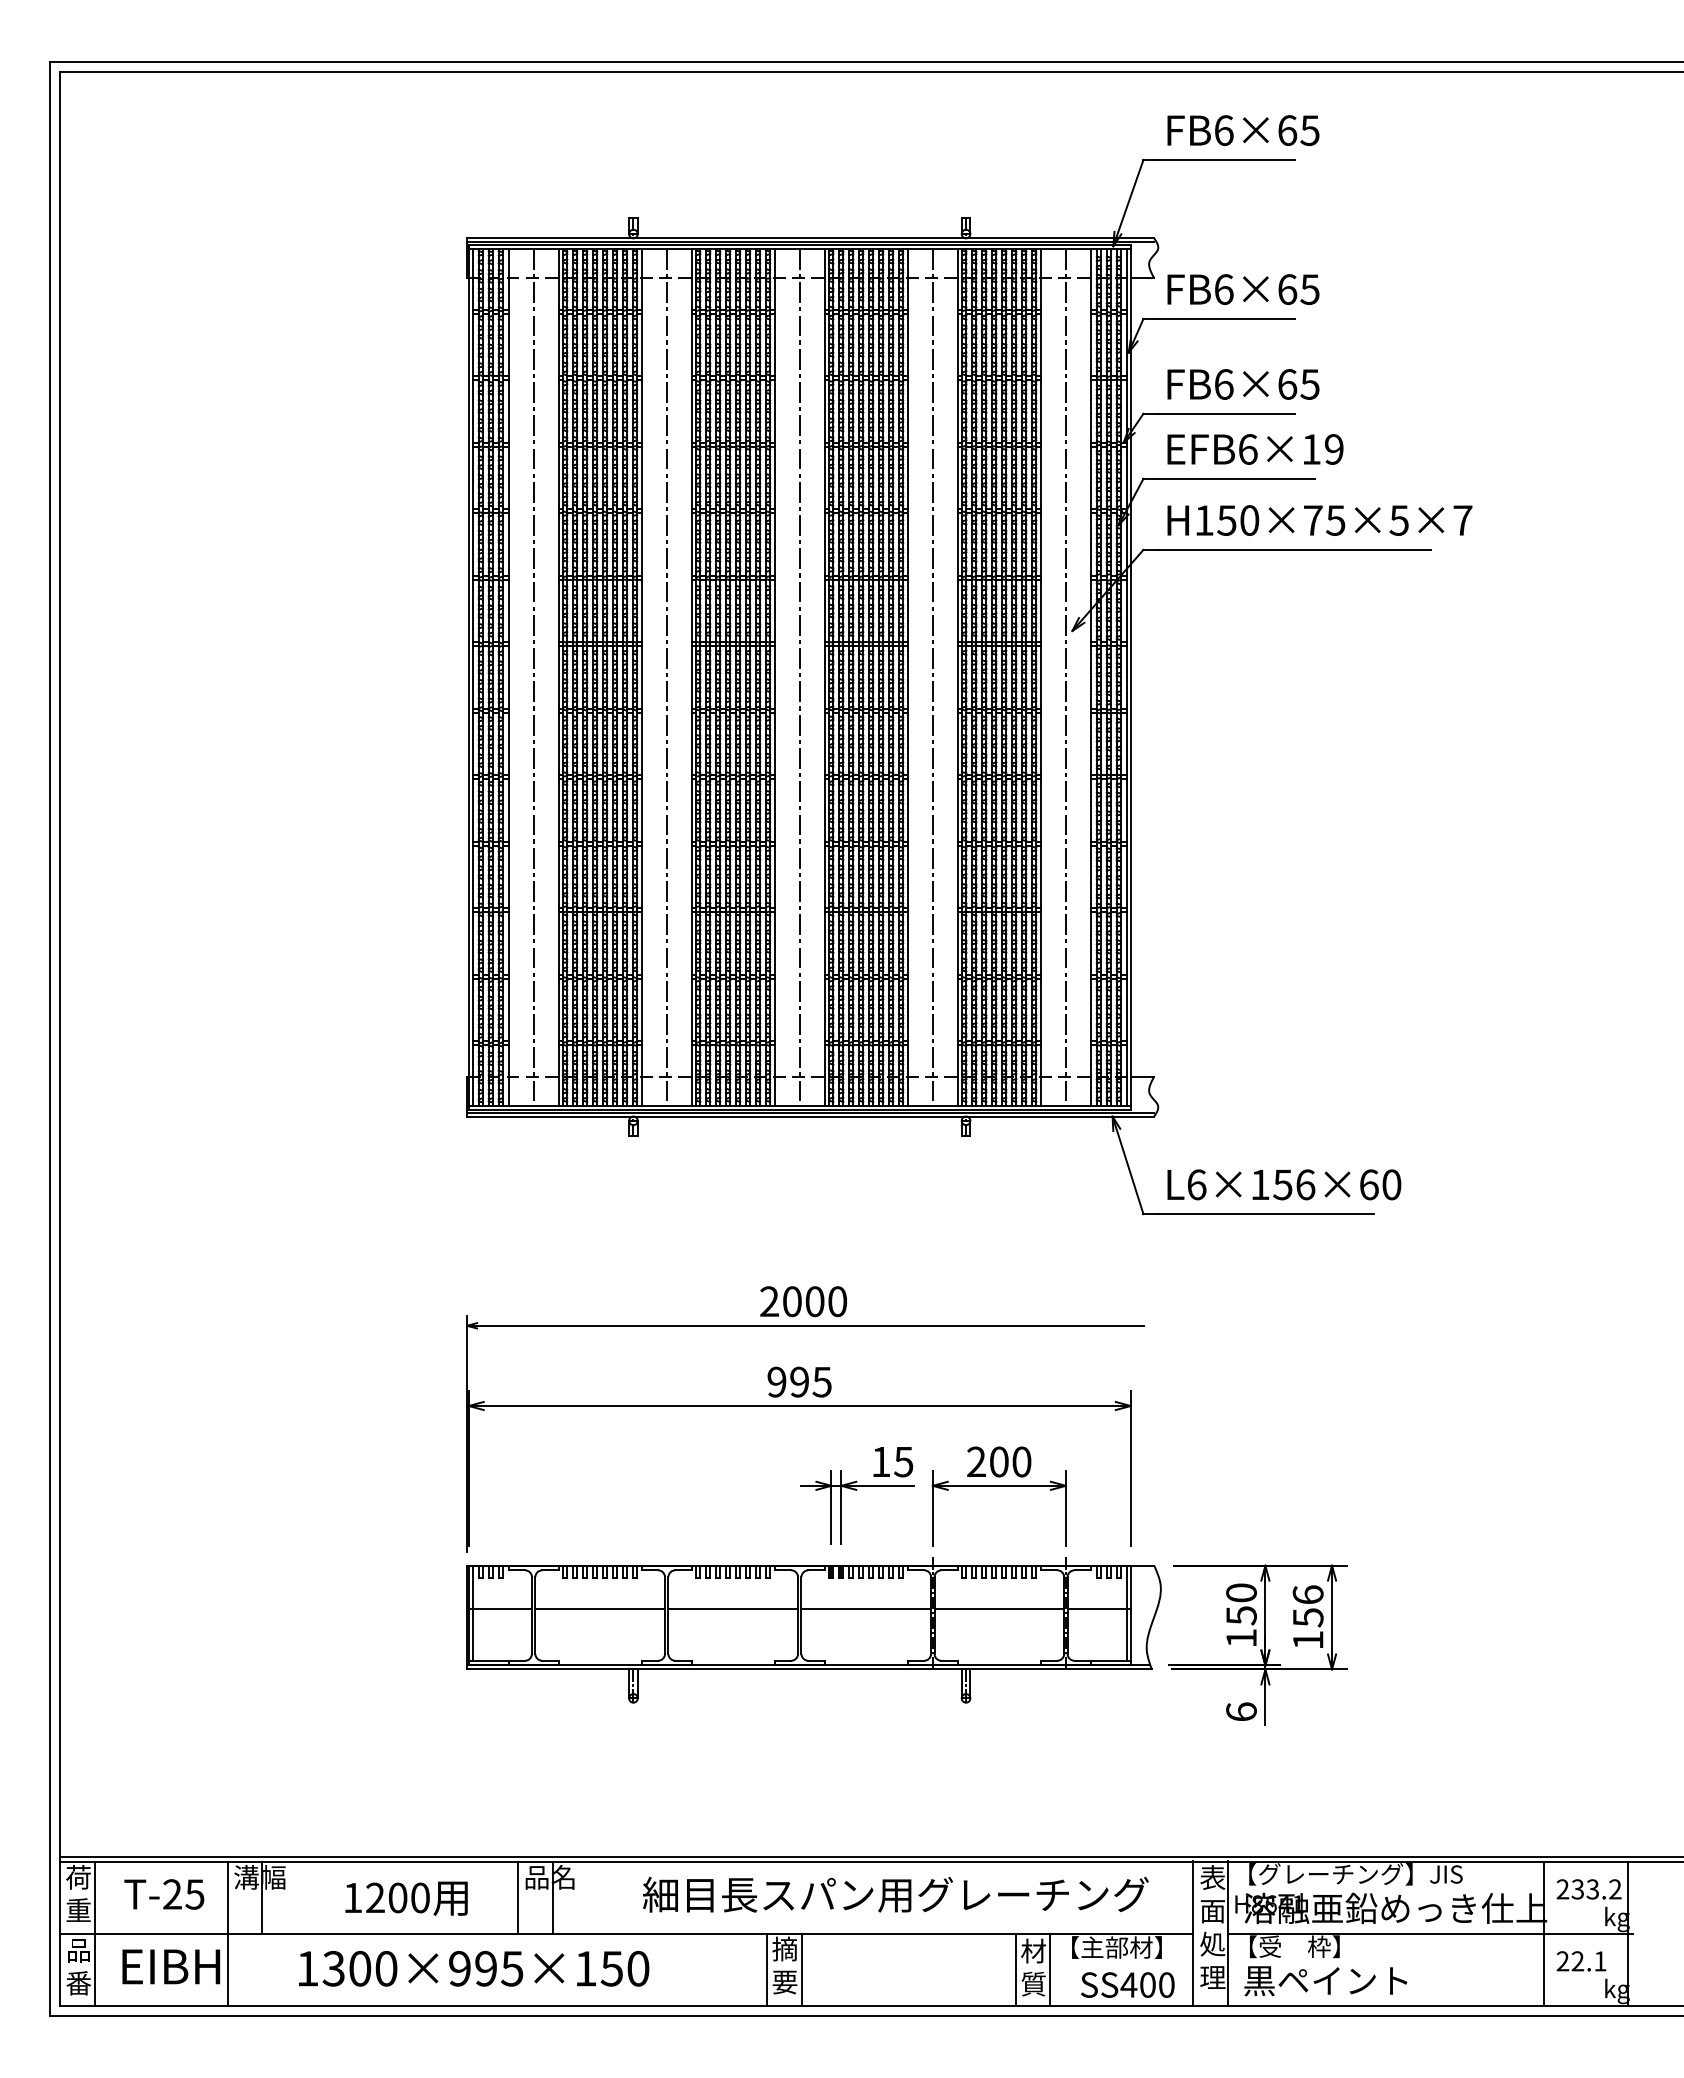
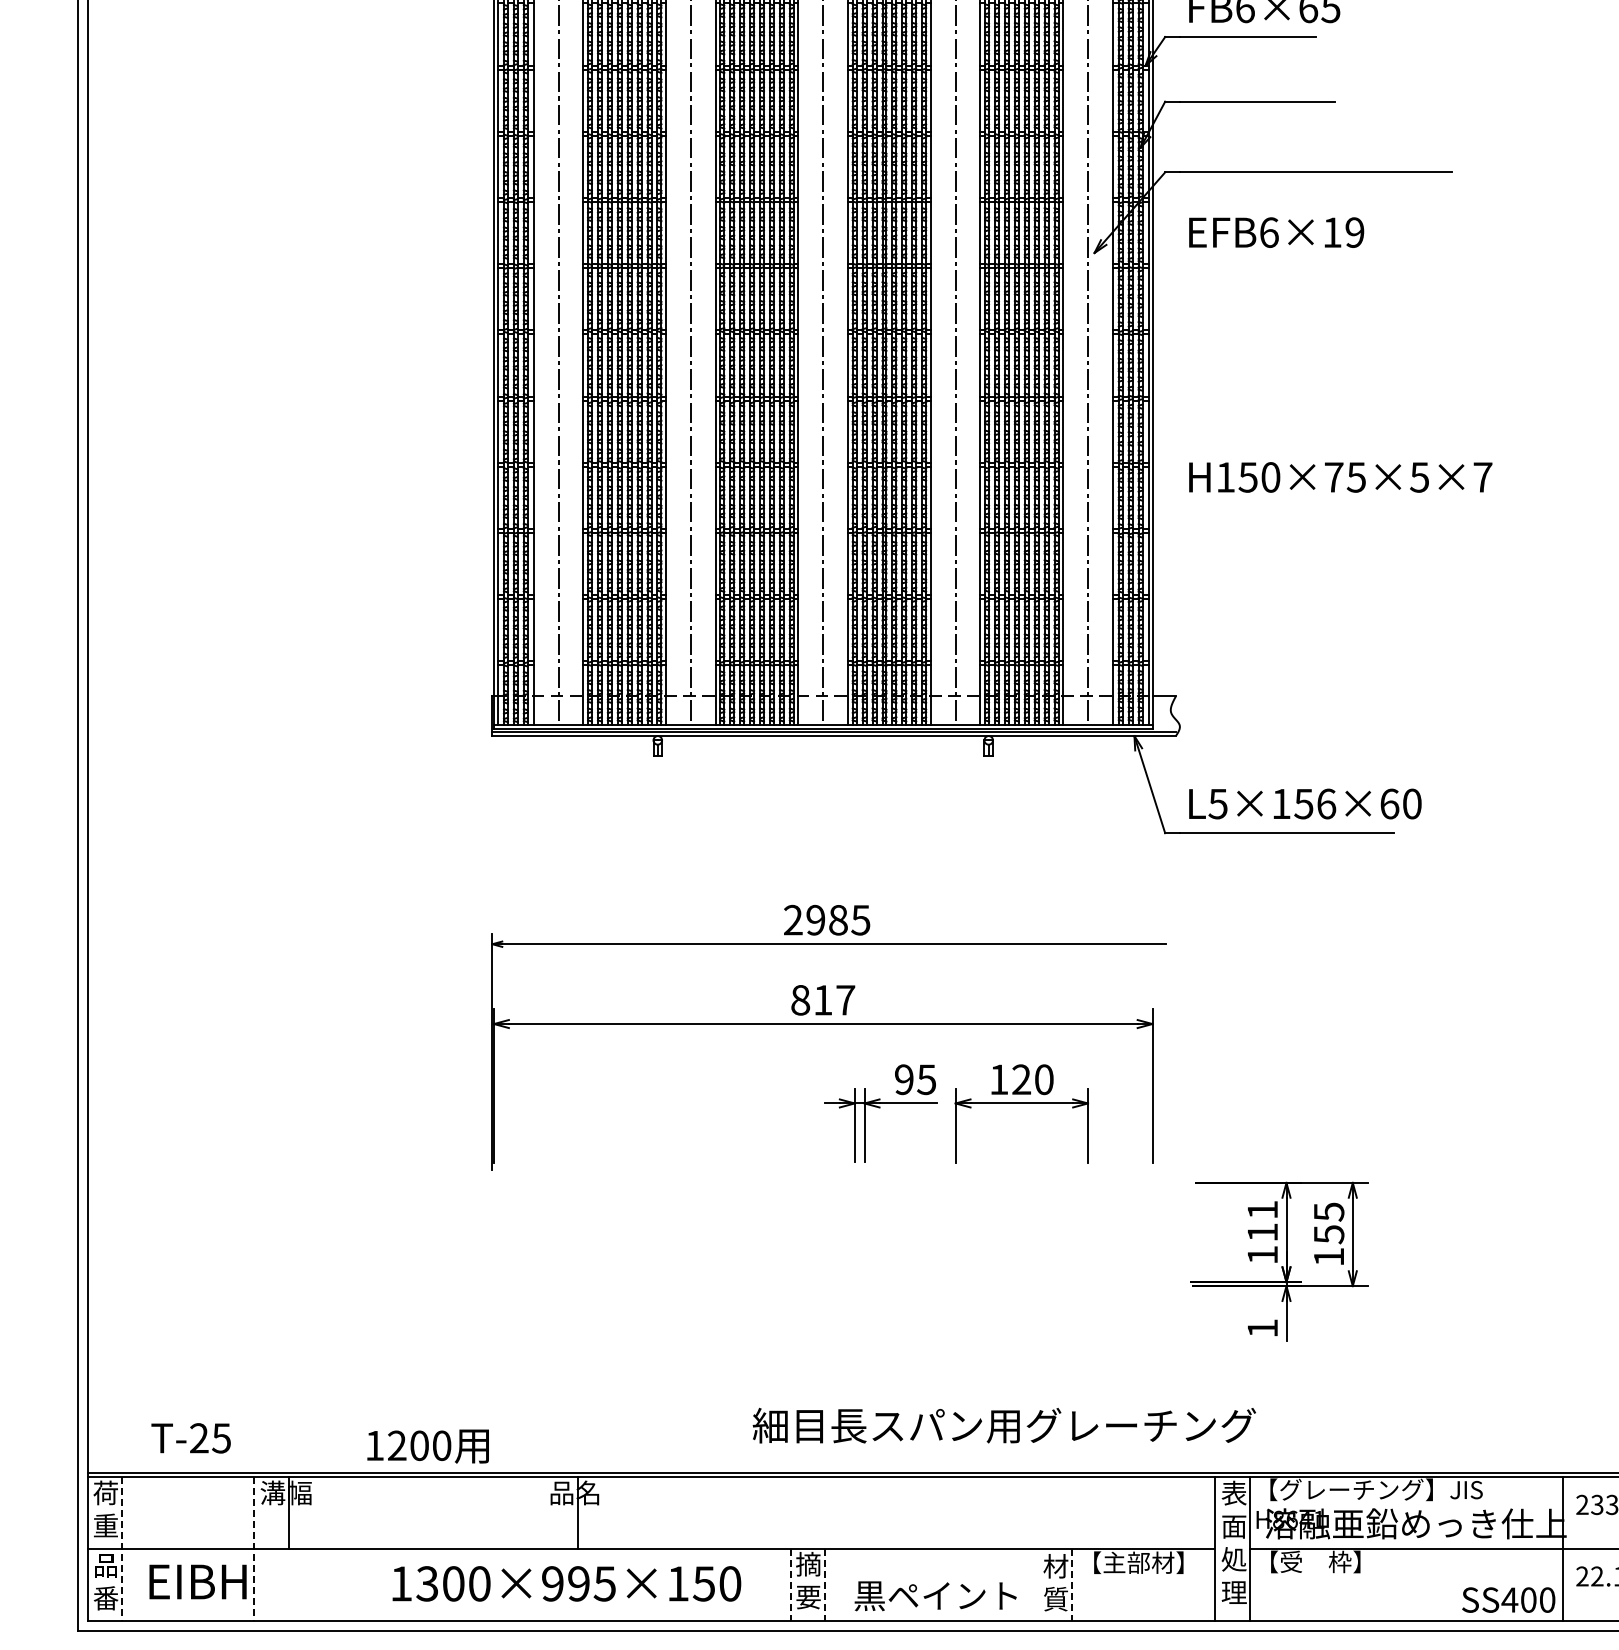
text: (1255, 449) -> (1276, 232), moved
text: (1319, 520) -> (1340, 477), moved
text: (1196, 1184) -> (1217, 803), L6×156×60 -> L5×156×60
text: (815, 1301) -> (838, 920), 2000 -> 2985
text: (799, 1381) -> (823, 999), 995 -> 817
text: (880, 1461) -> (903, 1079), 15 -> 95
text: (987, 1461) -> (1010, 1079), 200 -> 120
text: (1307, 1594) -> (1328, 1211), 156 -> 155
text: (1241, 1604) -> (1262, 1221), 150 -> 111
part: (813, 1630) -> (836, 1247), removed
text: (1241, 1711) -> (1262, 1327), 6 -> 1
text: (164, 1894) -> (191, 1438), moved
text: (895, 1894) -> (1004, 1425), moved
line: (518, 1897) -> (543, 1512), removed
text: (406, 1898) -> (428, 1446), moved
line: (94, 1933) -> (121, 1548), solid -> dashed
line: (227, 1933) -> (253, 1548), solid -> dashed
text: (474, 1968) -> (567, 1583), moved
line: (766, 1969) -> (790, 1584), solid -> dashed
line: (801, 1969) -> (824, 1584), solid -> dashed
line: (1015, 1969) -> (1037, 1584), removed
line: (1050, 1969) -> (1072, 1584), solid -> dashed
text: (1325, 1981) -> (935, 1596), moved
text: (1127, 1984) -> (1508, 1599), moved

